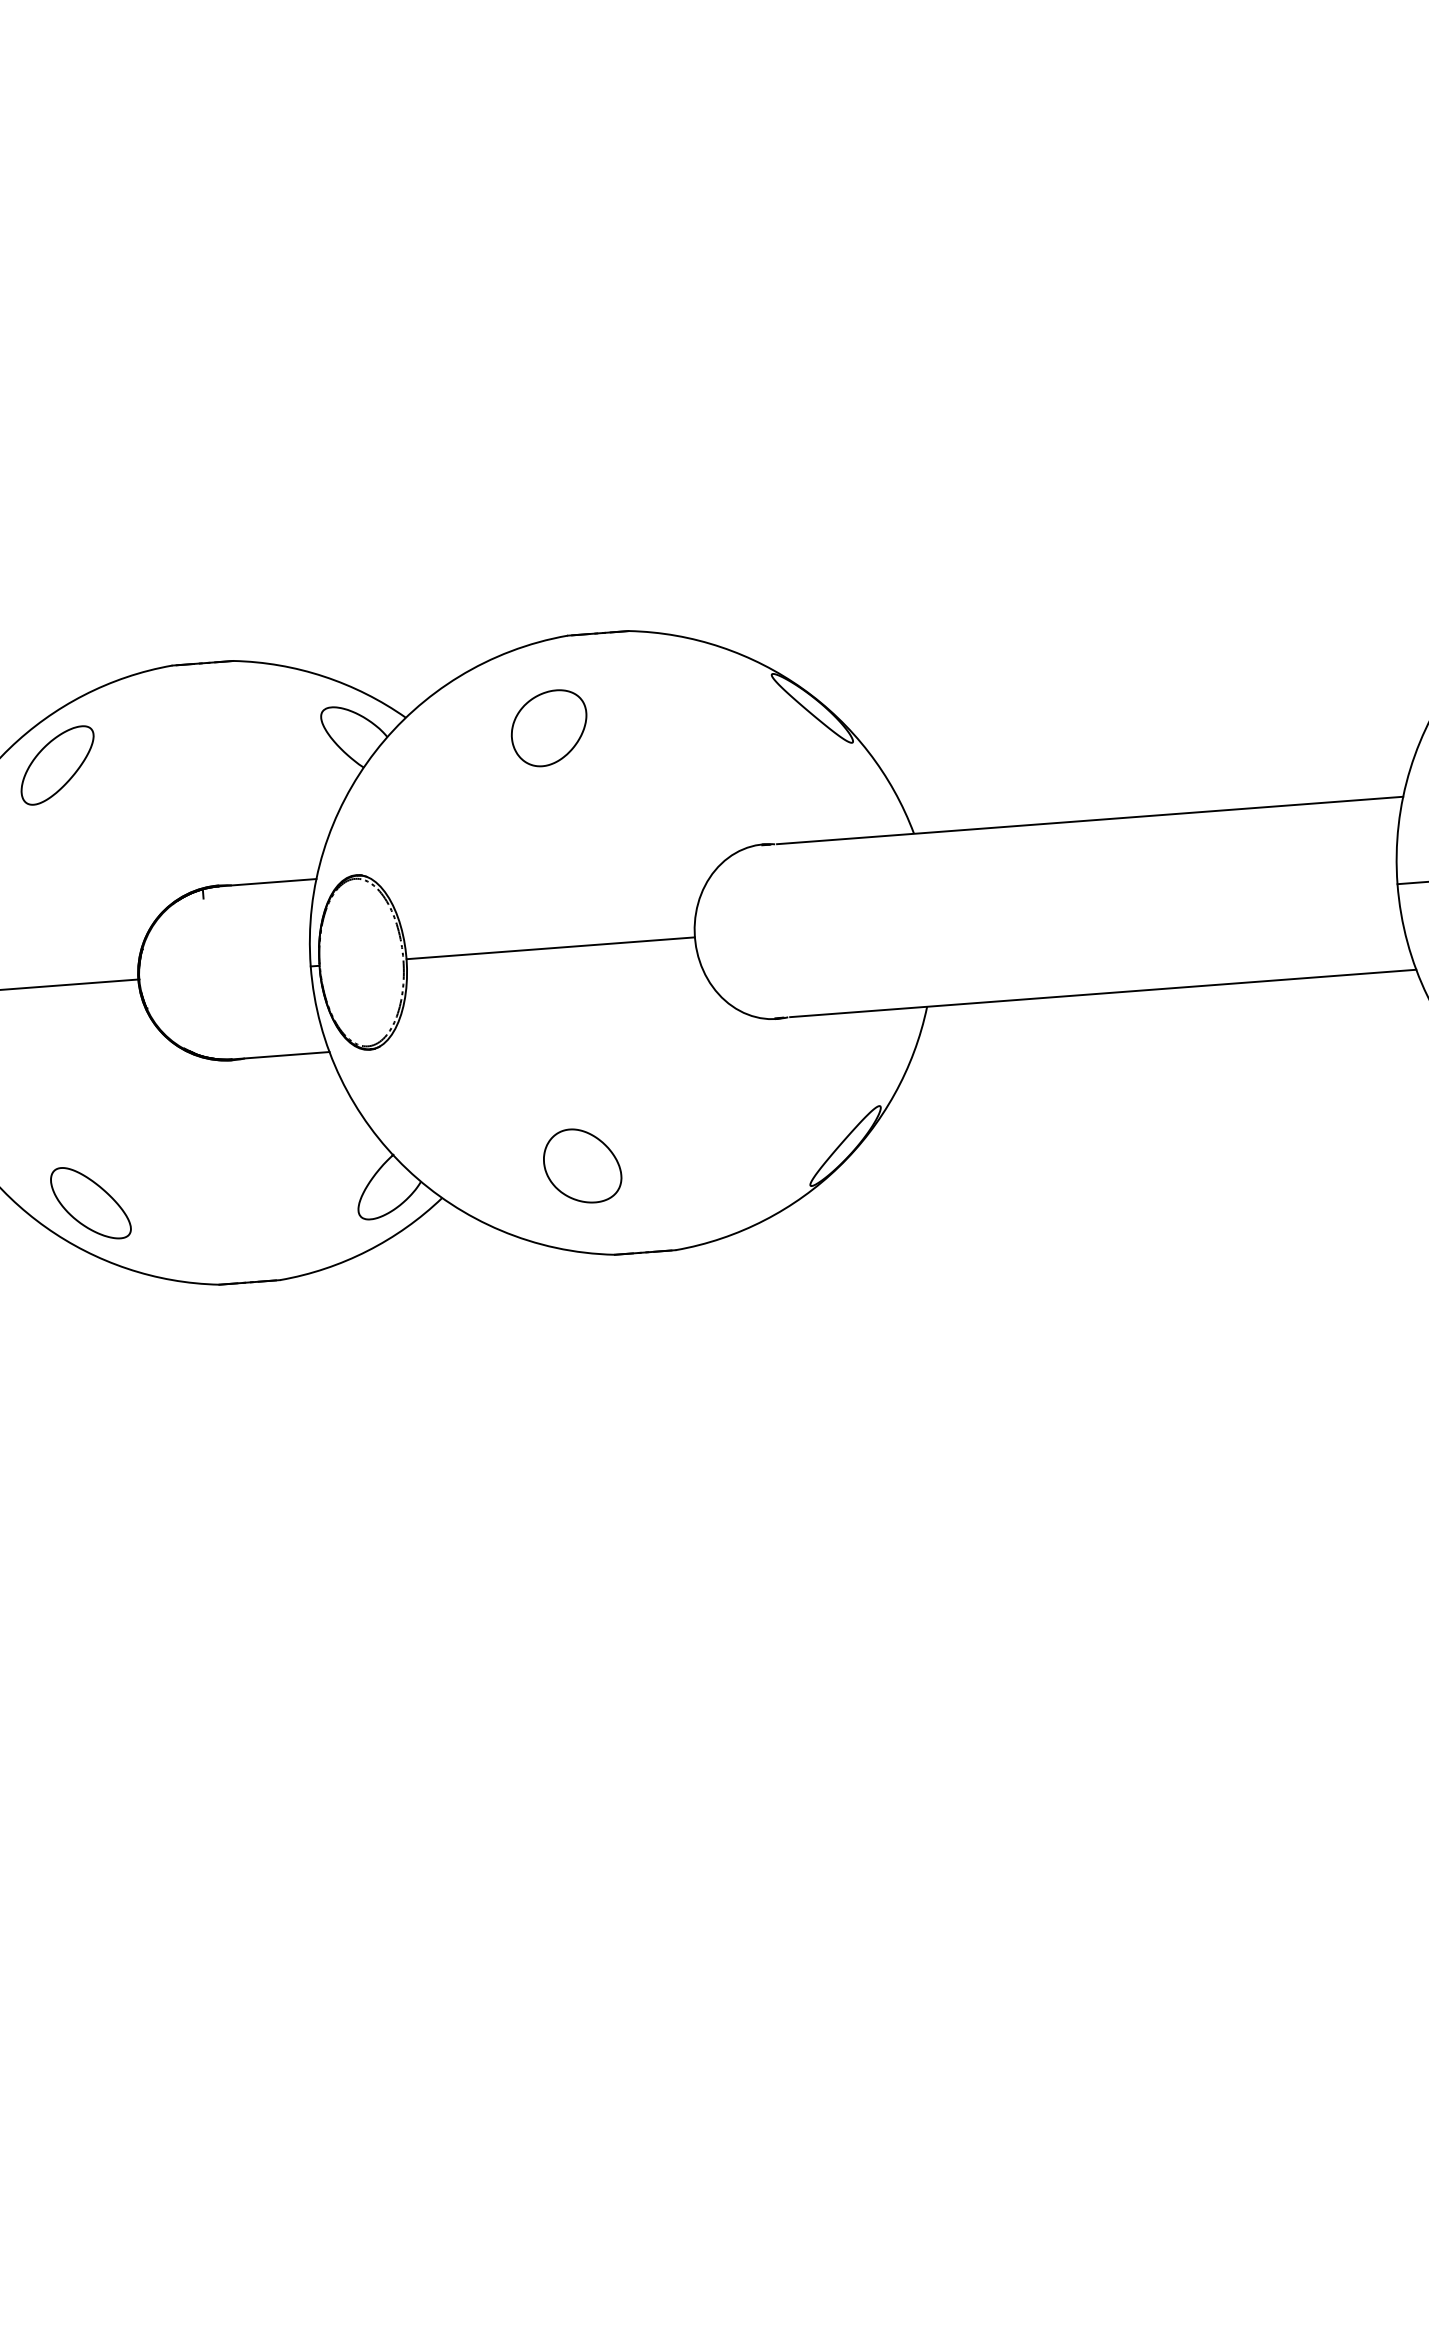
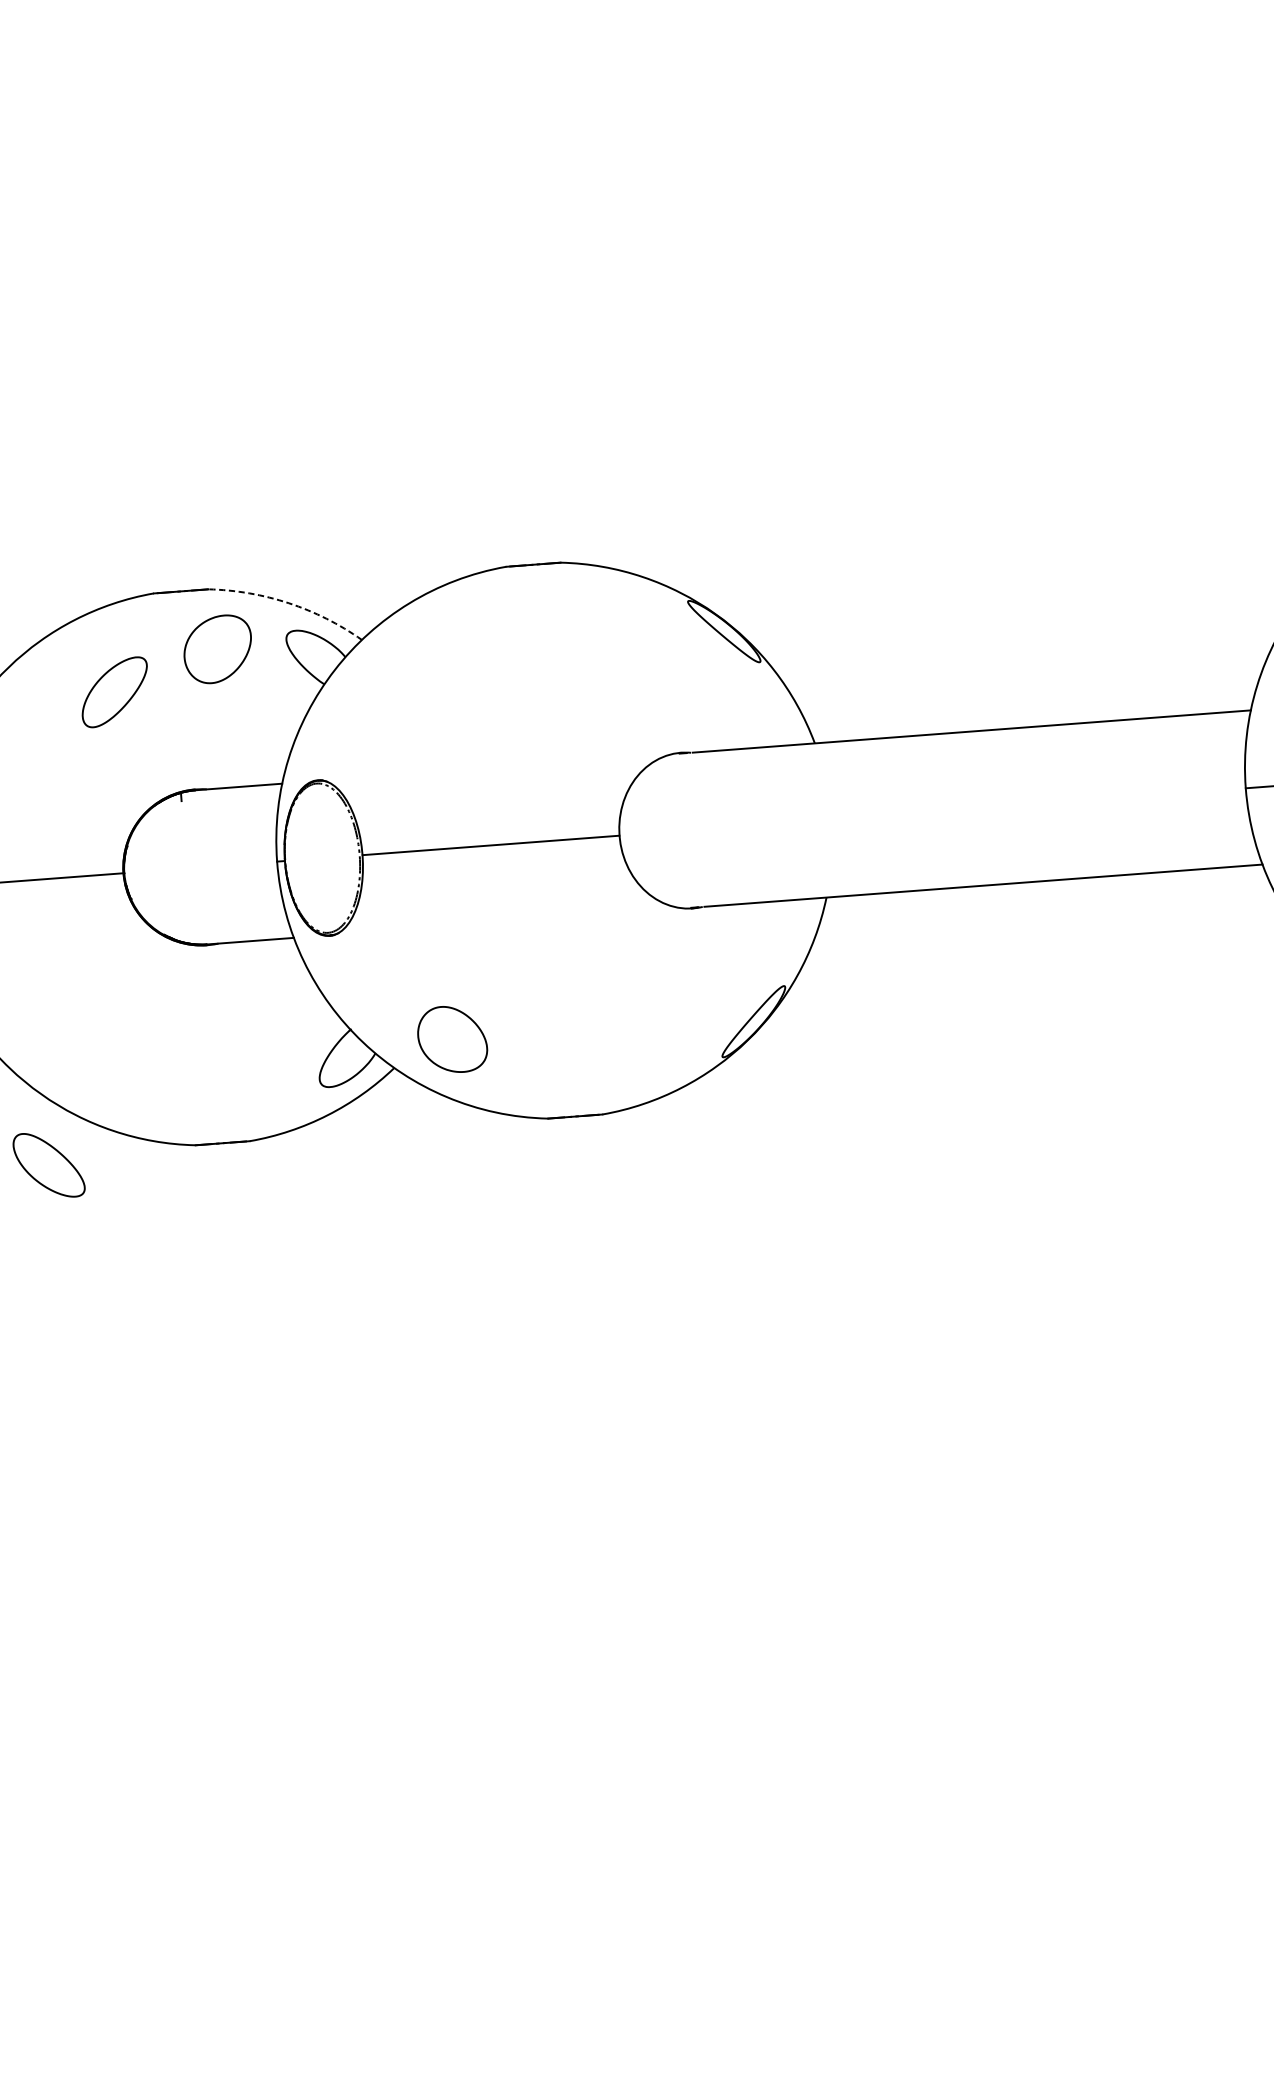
arc: (323, 676) -> (288, 603), solid -> dashed
part: (548, 728) -> (217, 649), moved
part: (57, 765) -> (114, 692), moved
part: (582, 1165) -> (452, 1039), moved
part: (90, 1203) -> (48, 1165), moved

